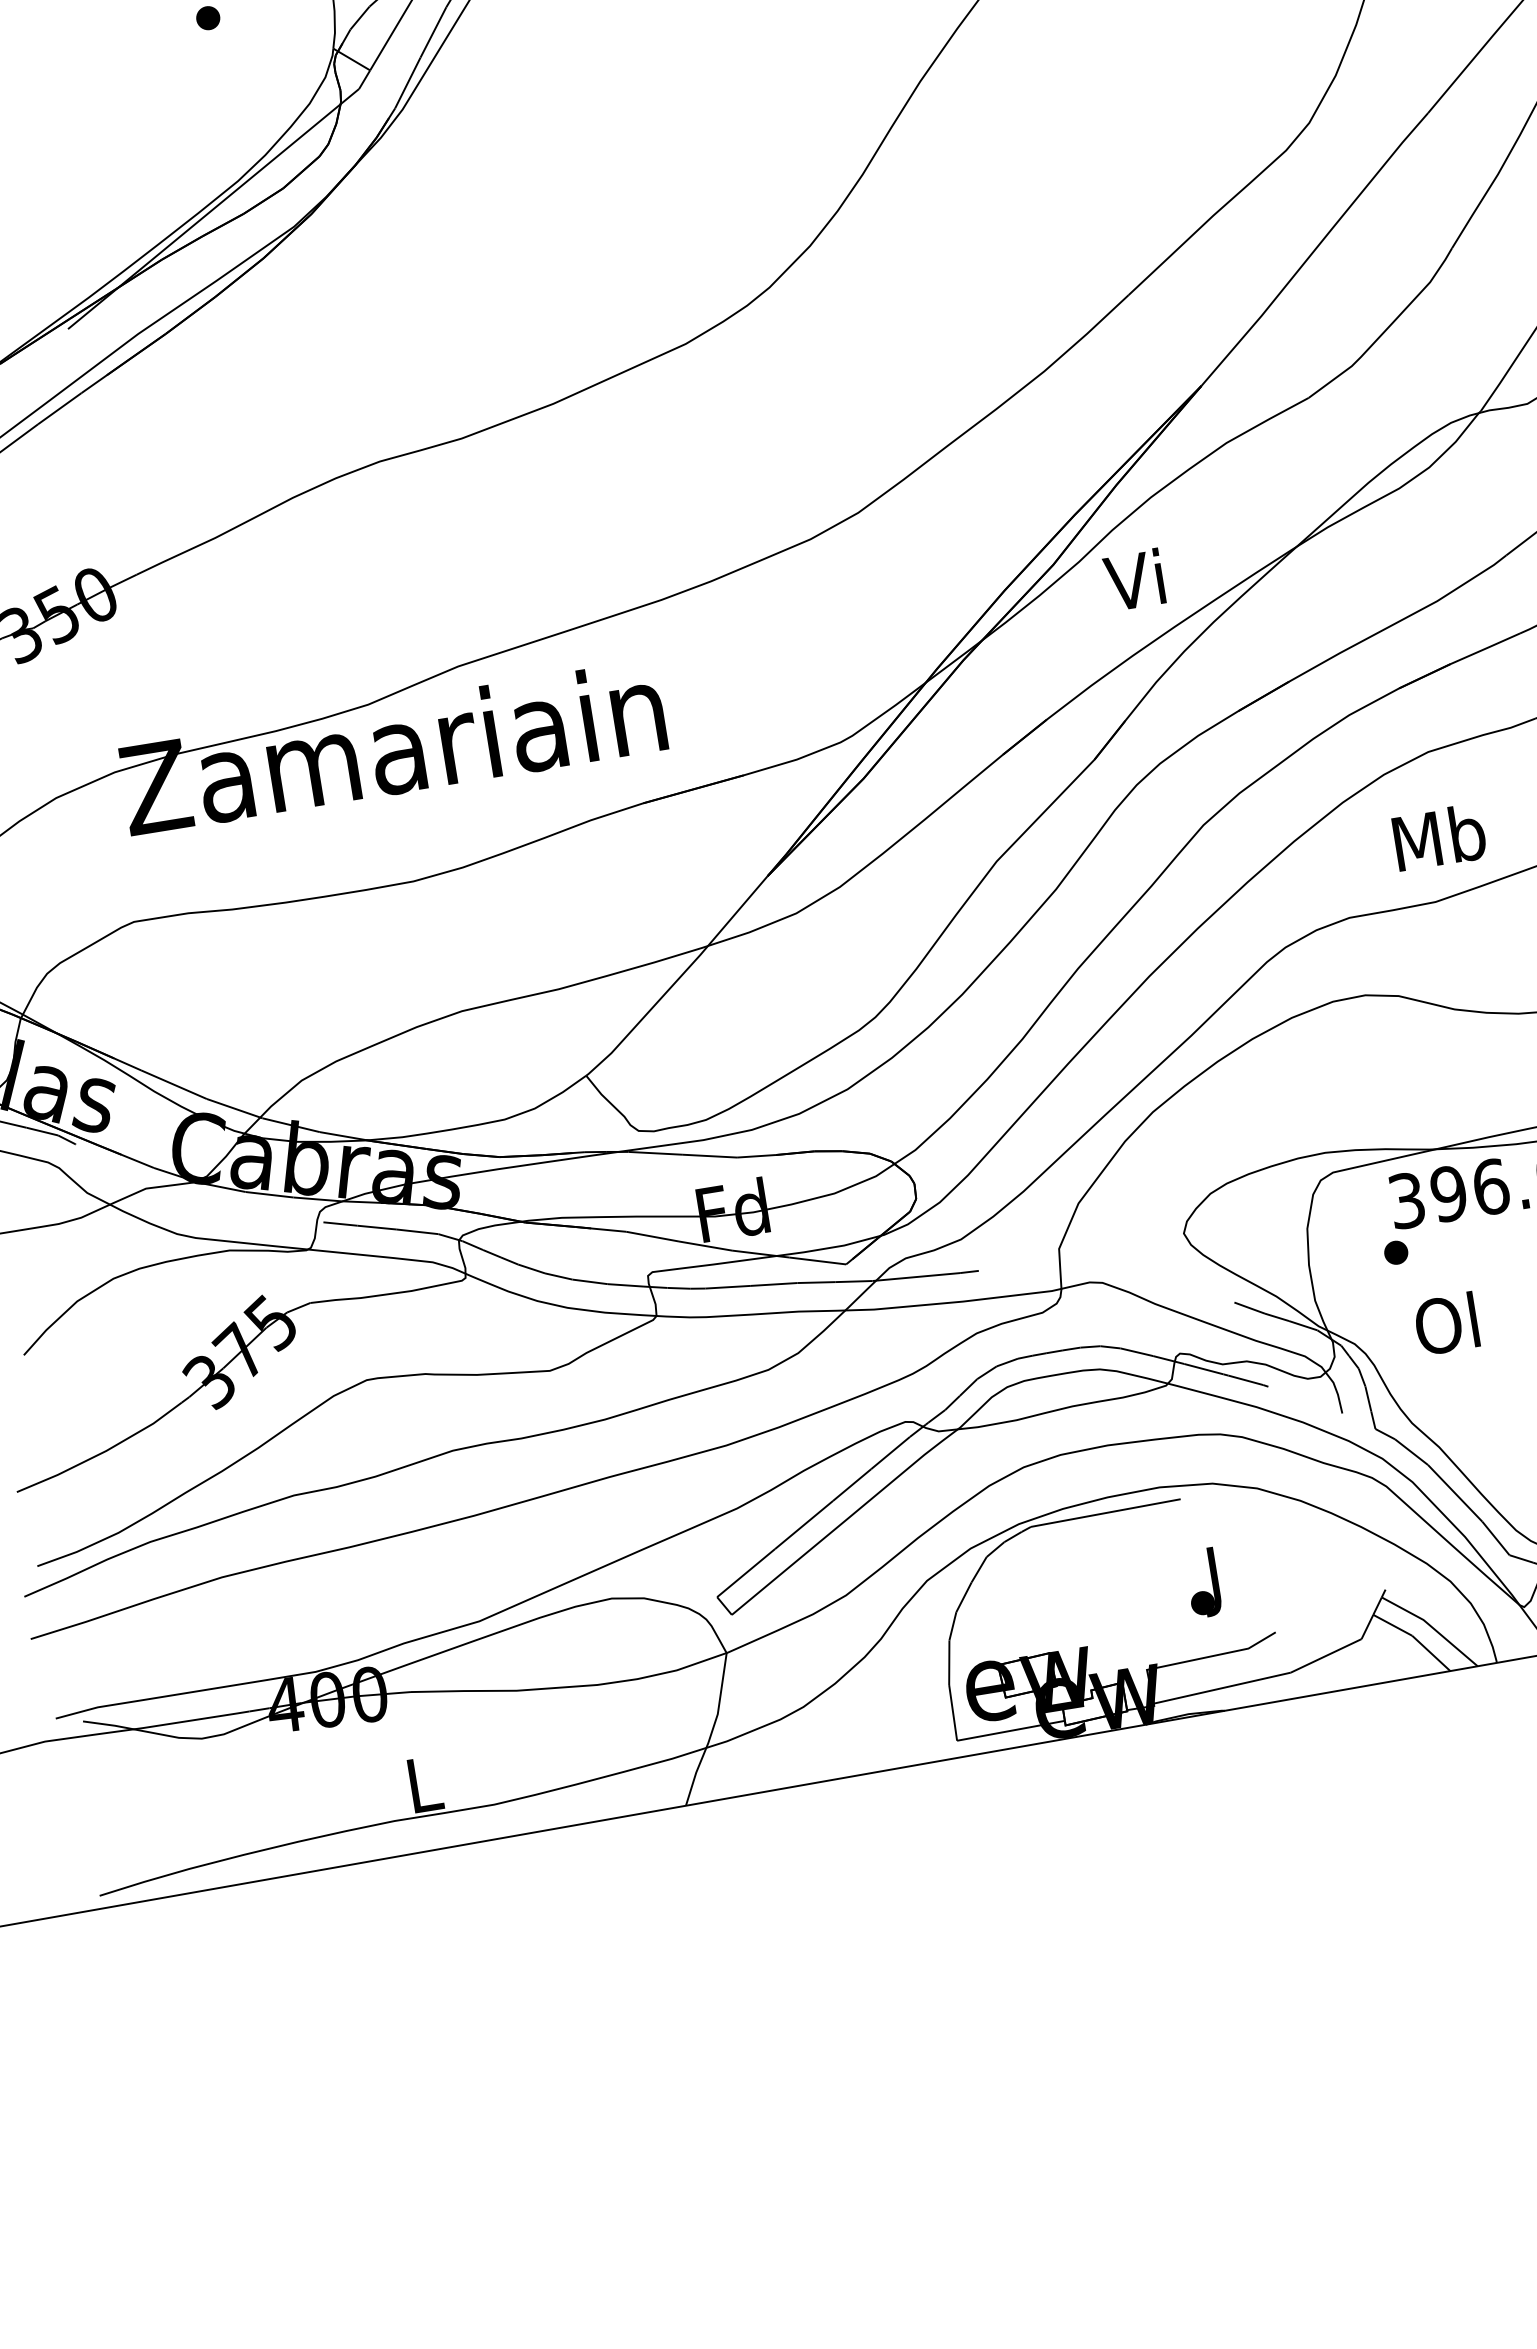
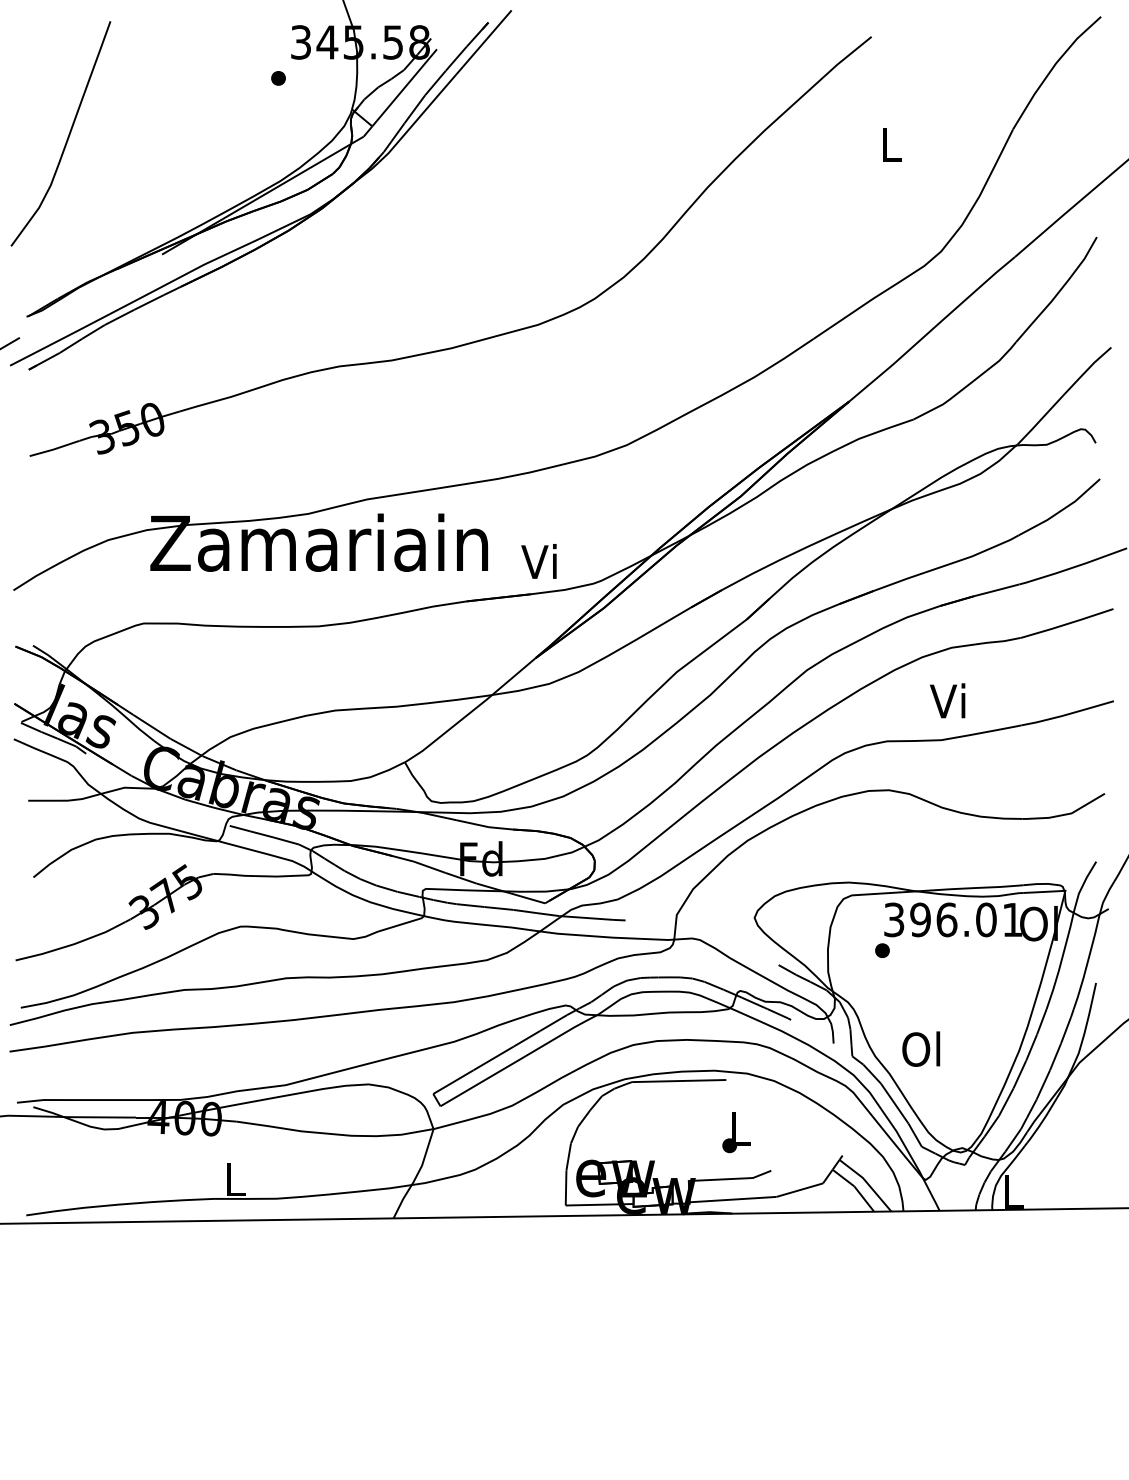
text: (1133, 580) -> (538, 561), moved
text: (1438, 836) -> (949, 700), Mb -> Vi
text: (1446, 1322) -> (921, 1048), moved
text: (1217, 1580) -> (740, 1133), J -> L

